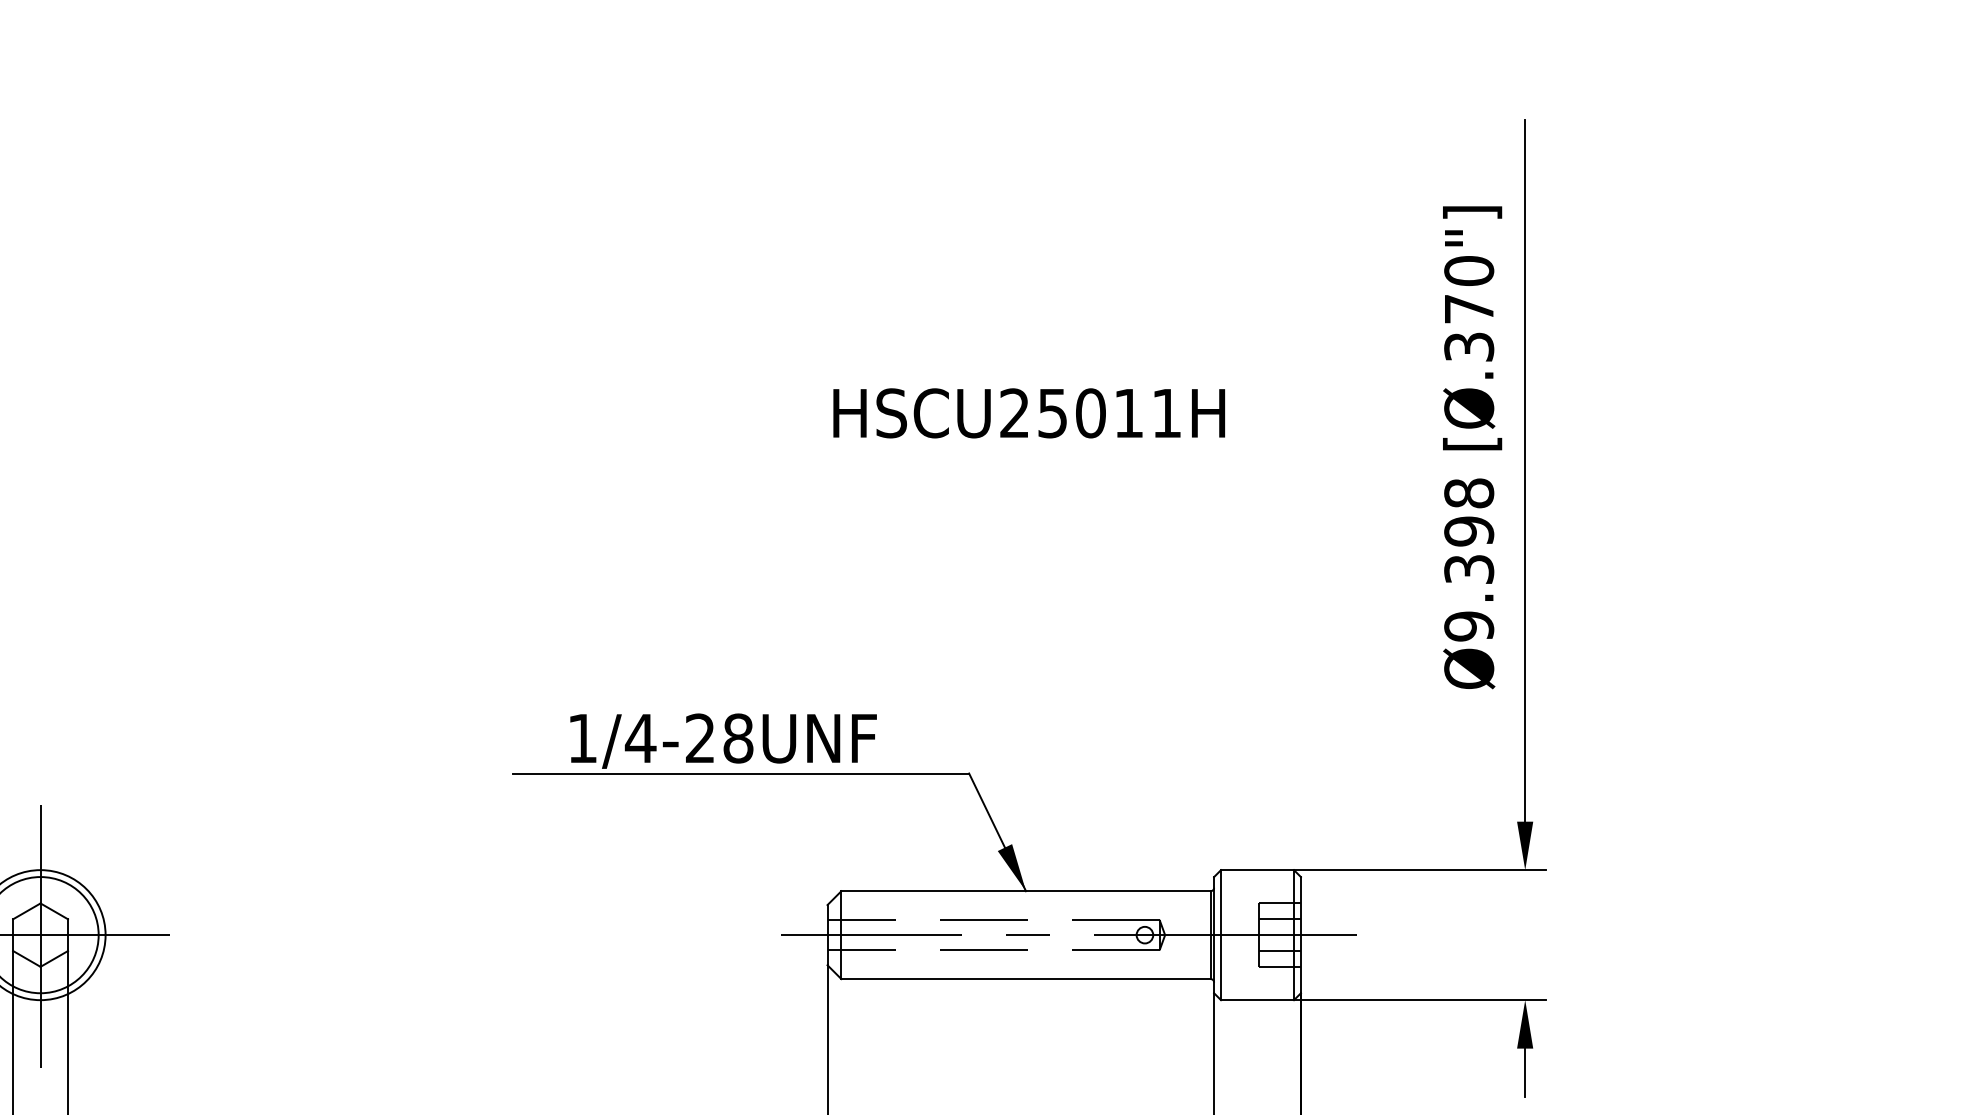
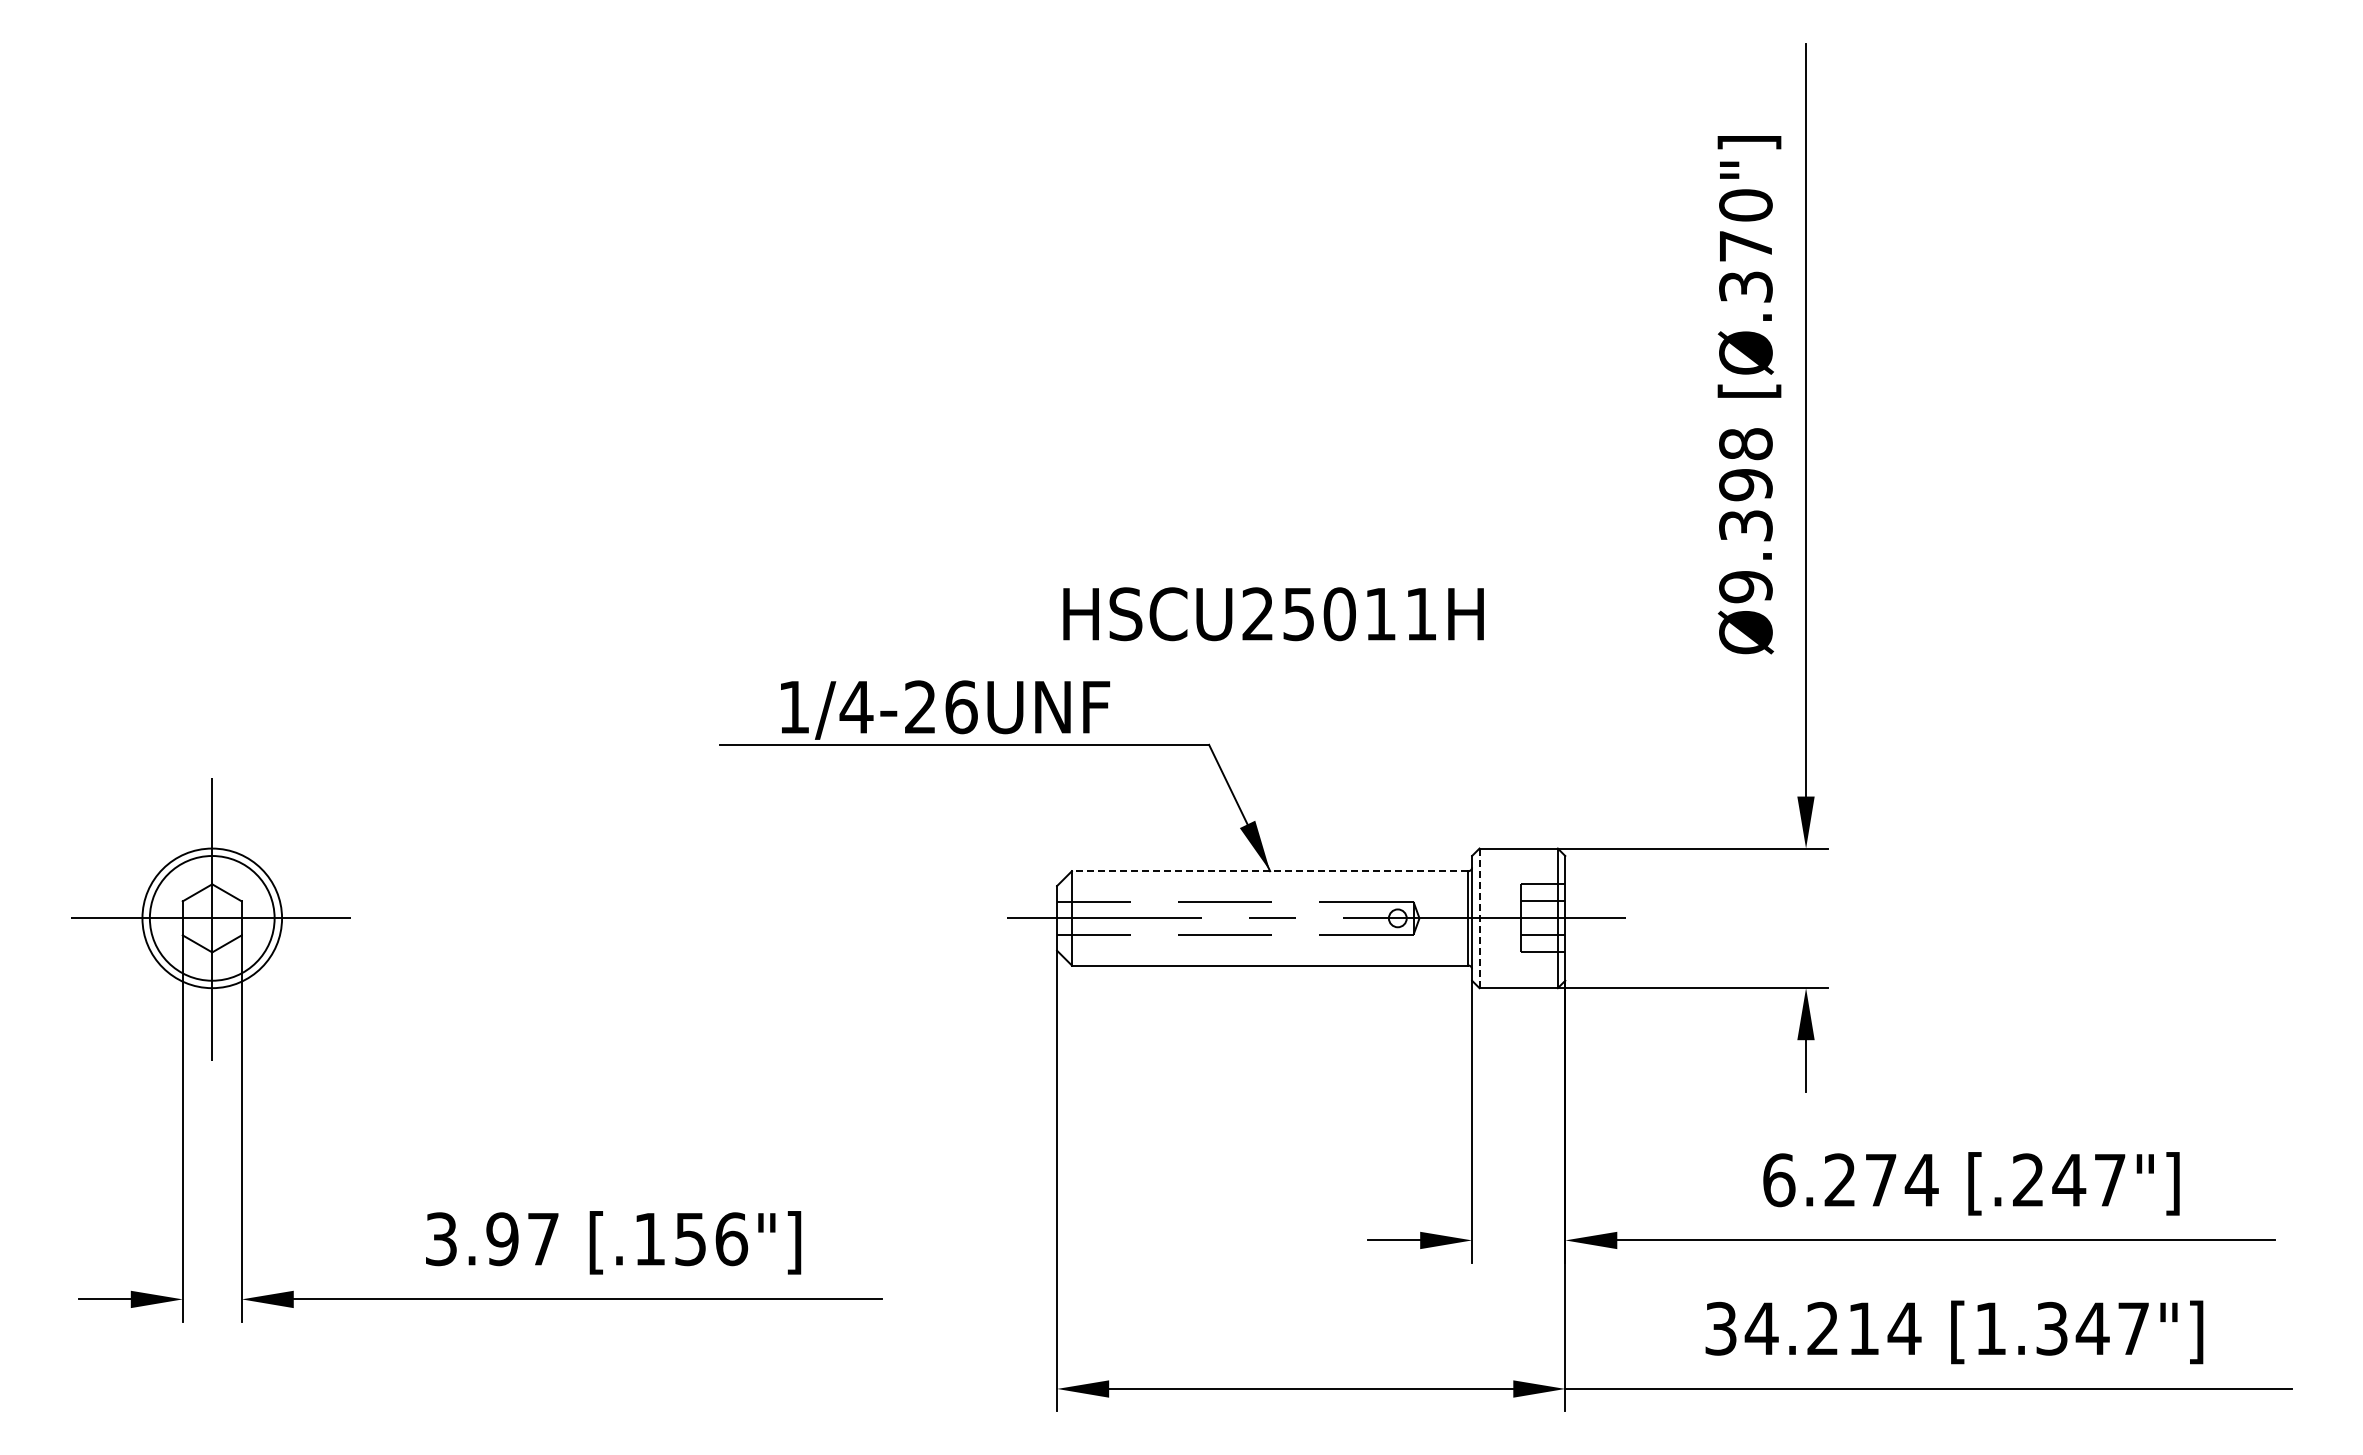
text: (1029, 413) -> (1273, 614), moved
text: (738, 738) -> (961, 707), 1/4-28UNF -> 1/4-26UNF
line: (1025, 891) -> (1269, 871), solid -> dashed
line: (1221, 935) -> (1479, 918), solid -> dashed

